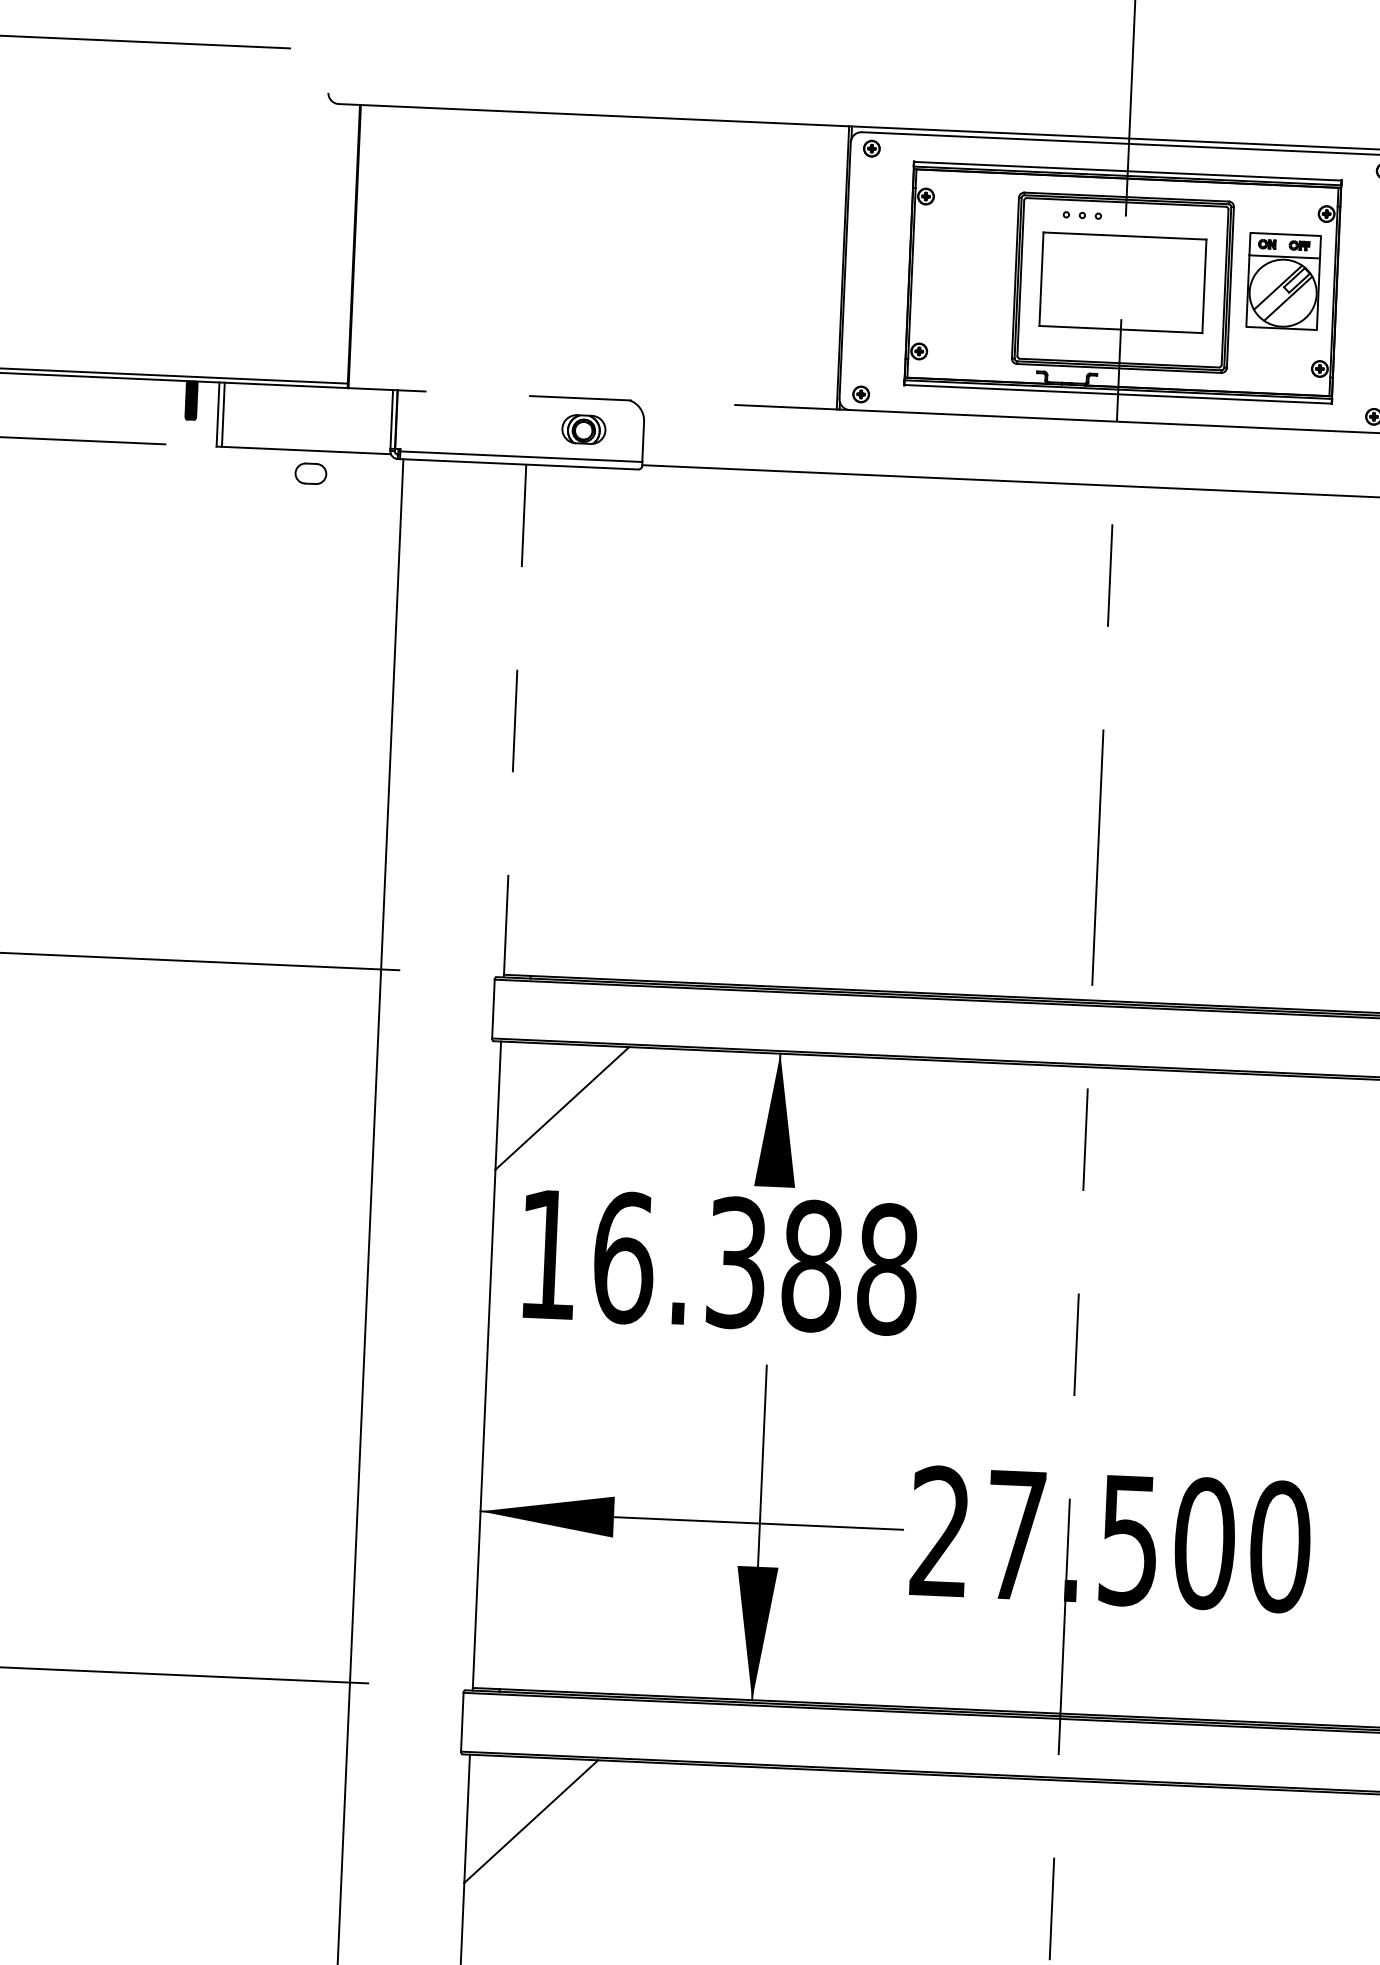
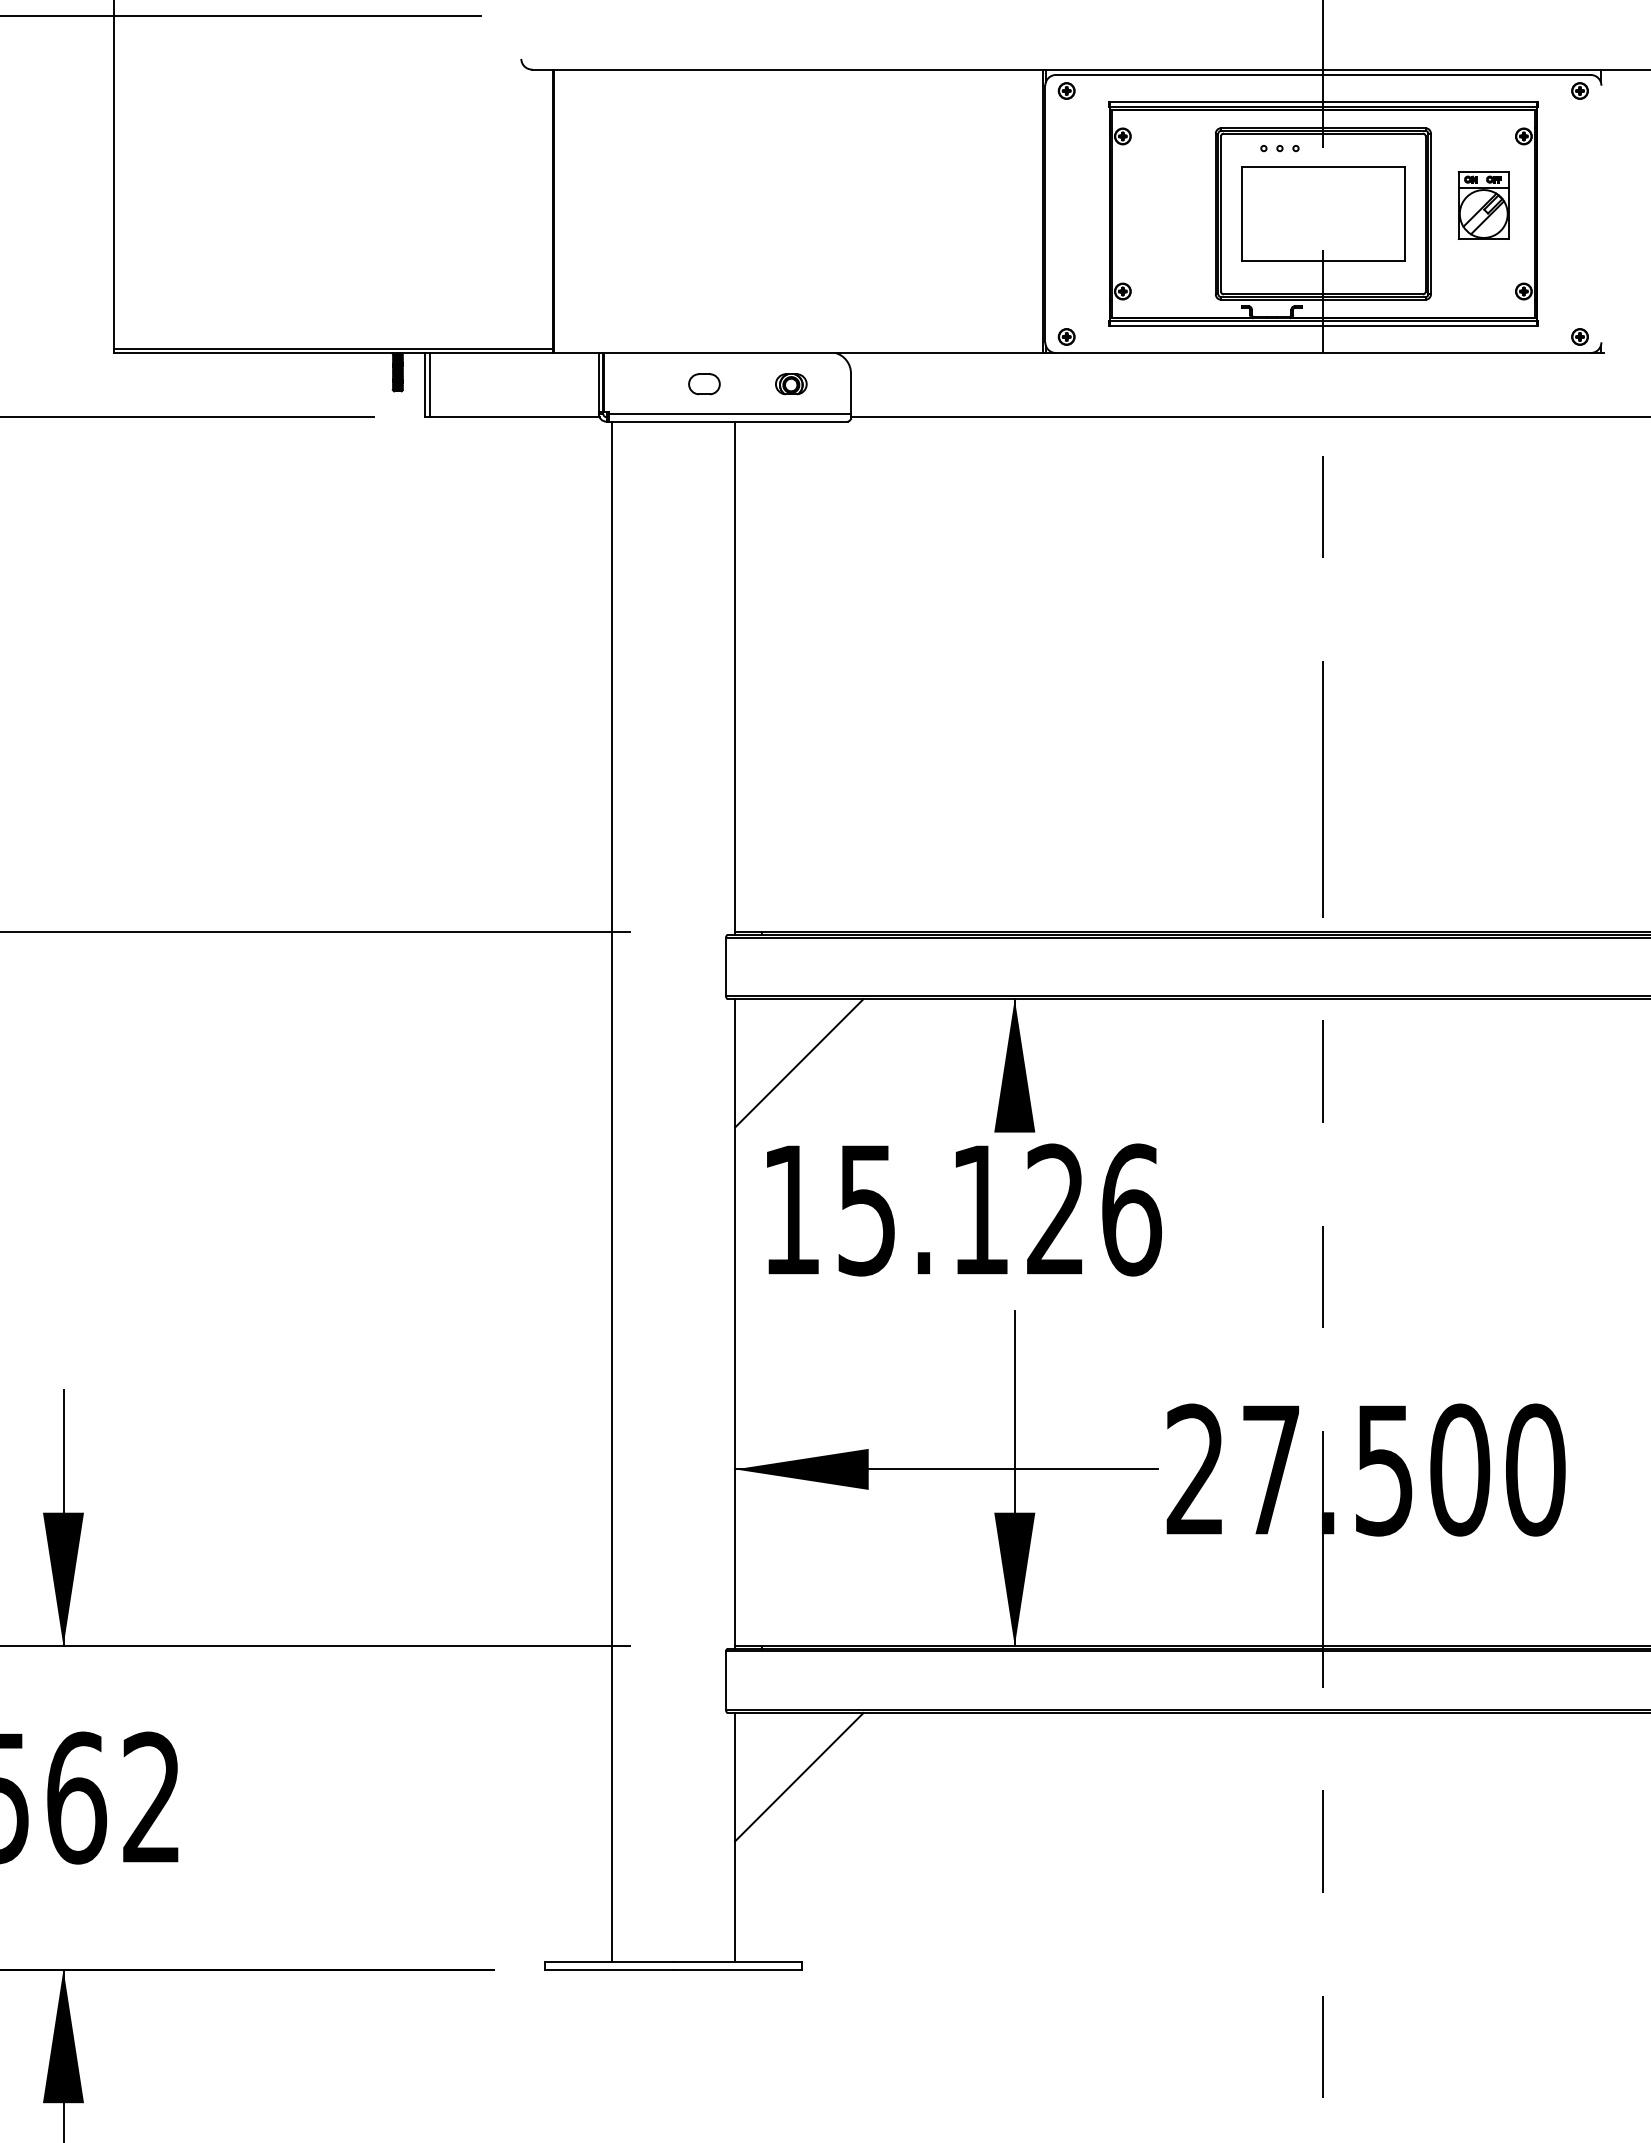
part: (1283, 281) -> (1483, 205), size x0.71
line: (592, 399) -> (798, 353), dashed -> solid
part: (584, 429) -> (791, 384), size x0.71
part: (310, 474) -> (704, 384), moved
line: (515, 721) -> (735, 678), dashed -> solid
text: (755, 1263) -> (999, 1209), 16.388 -> 15.126

